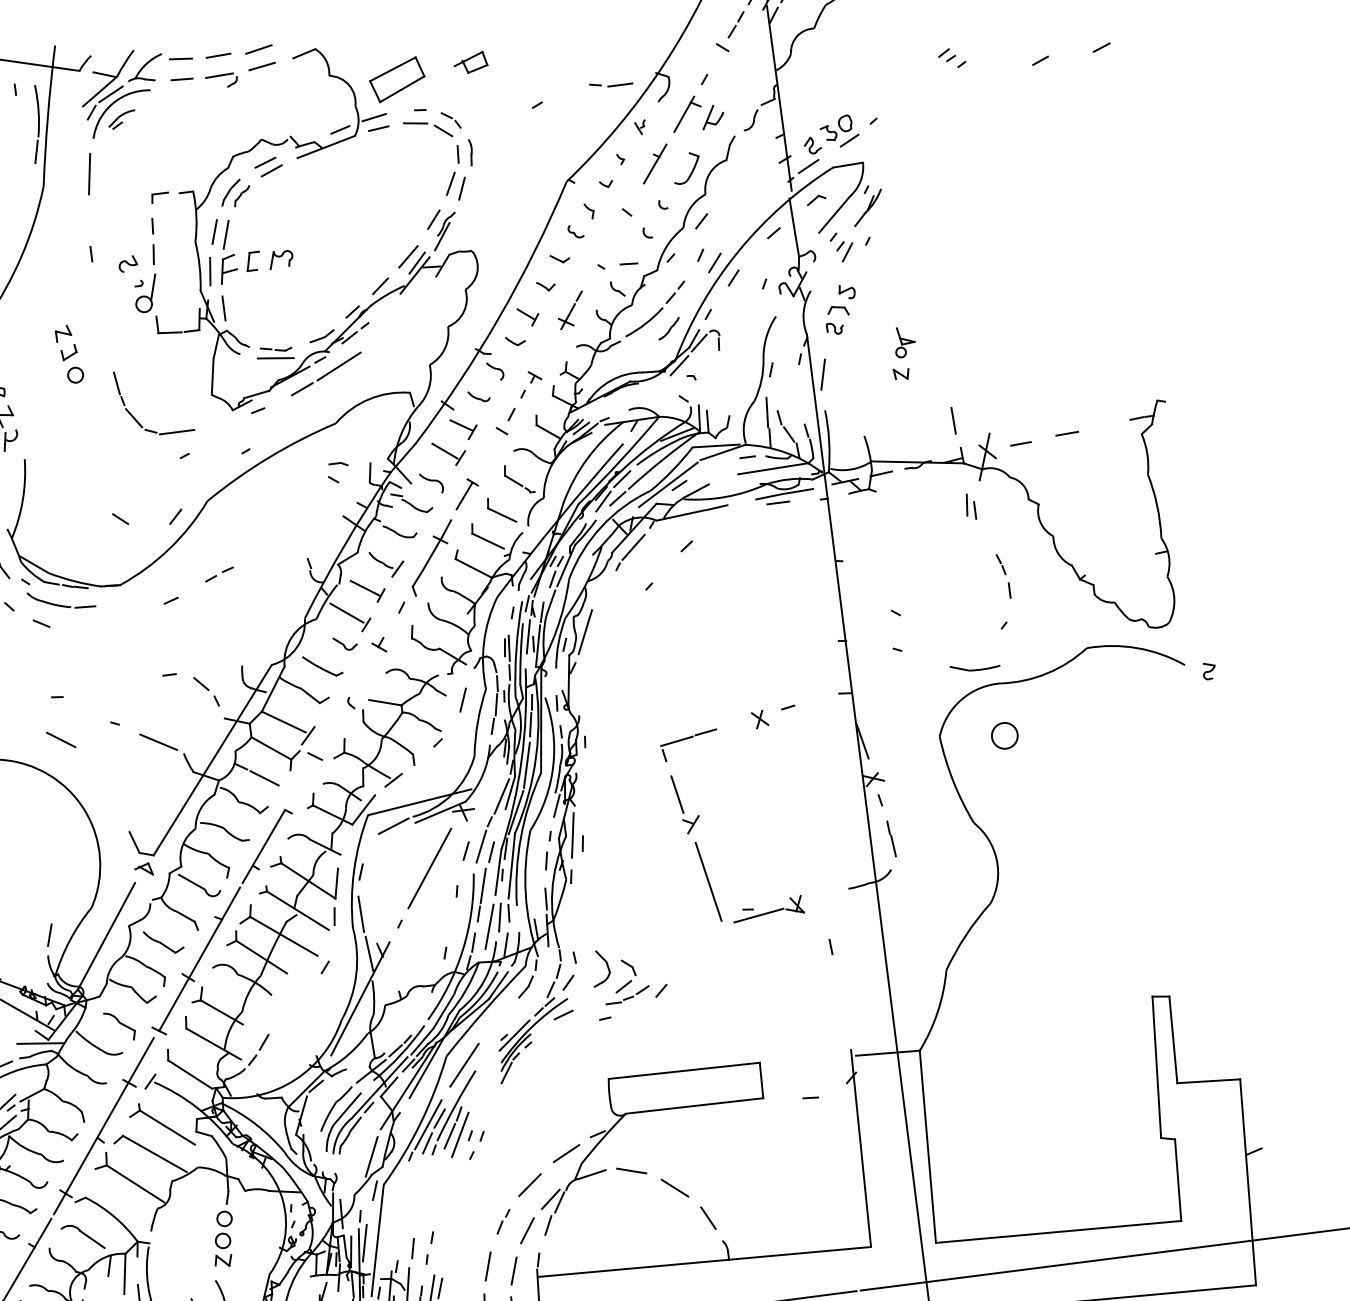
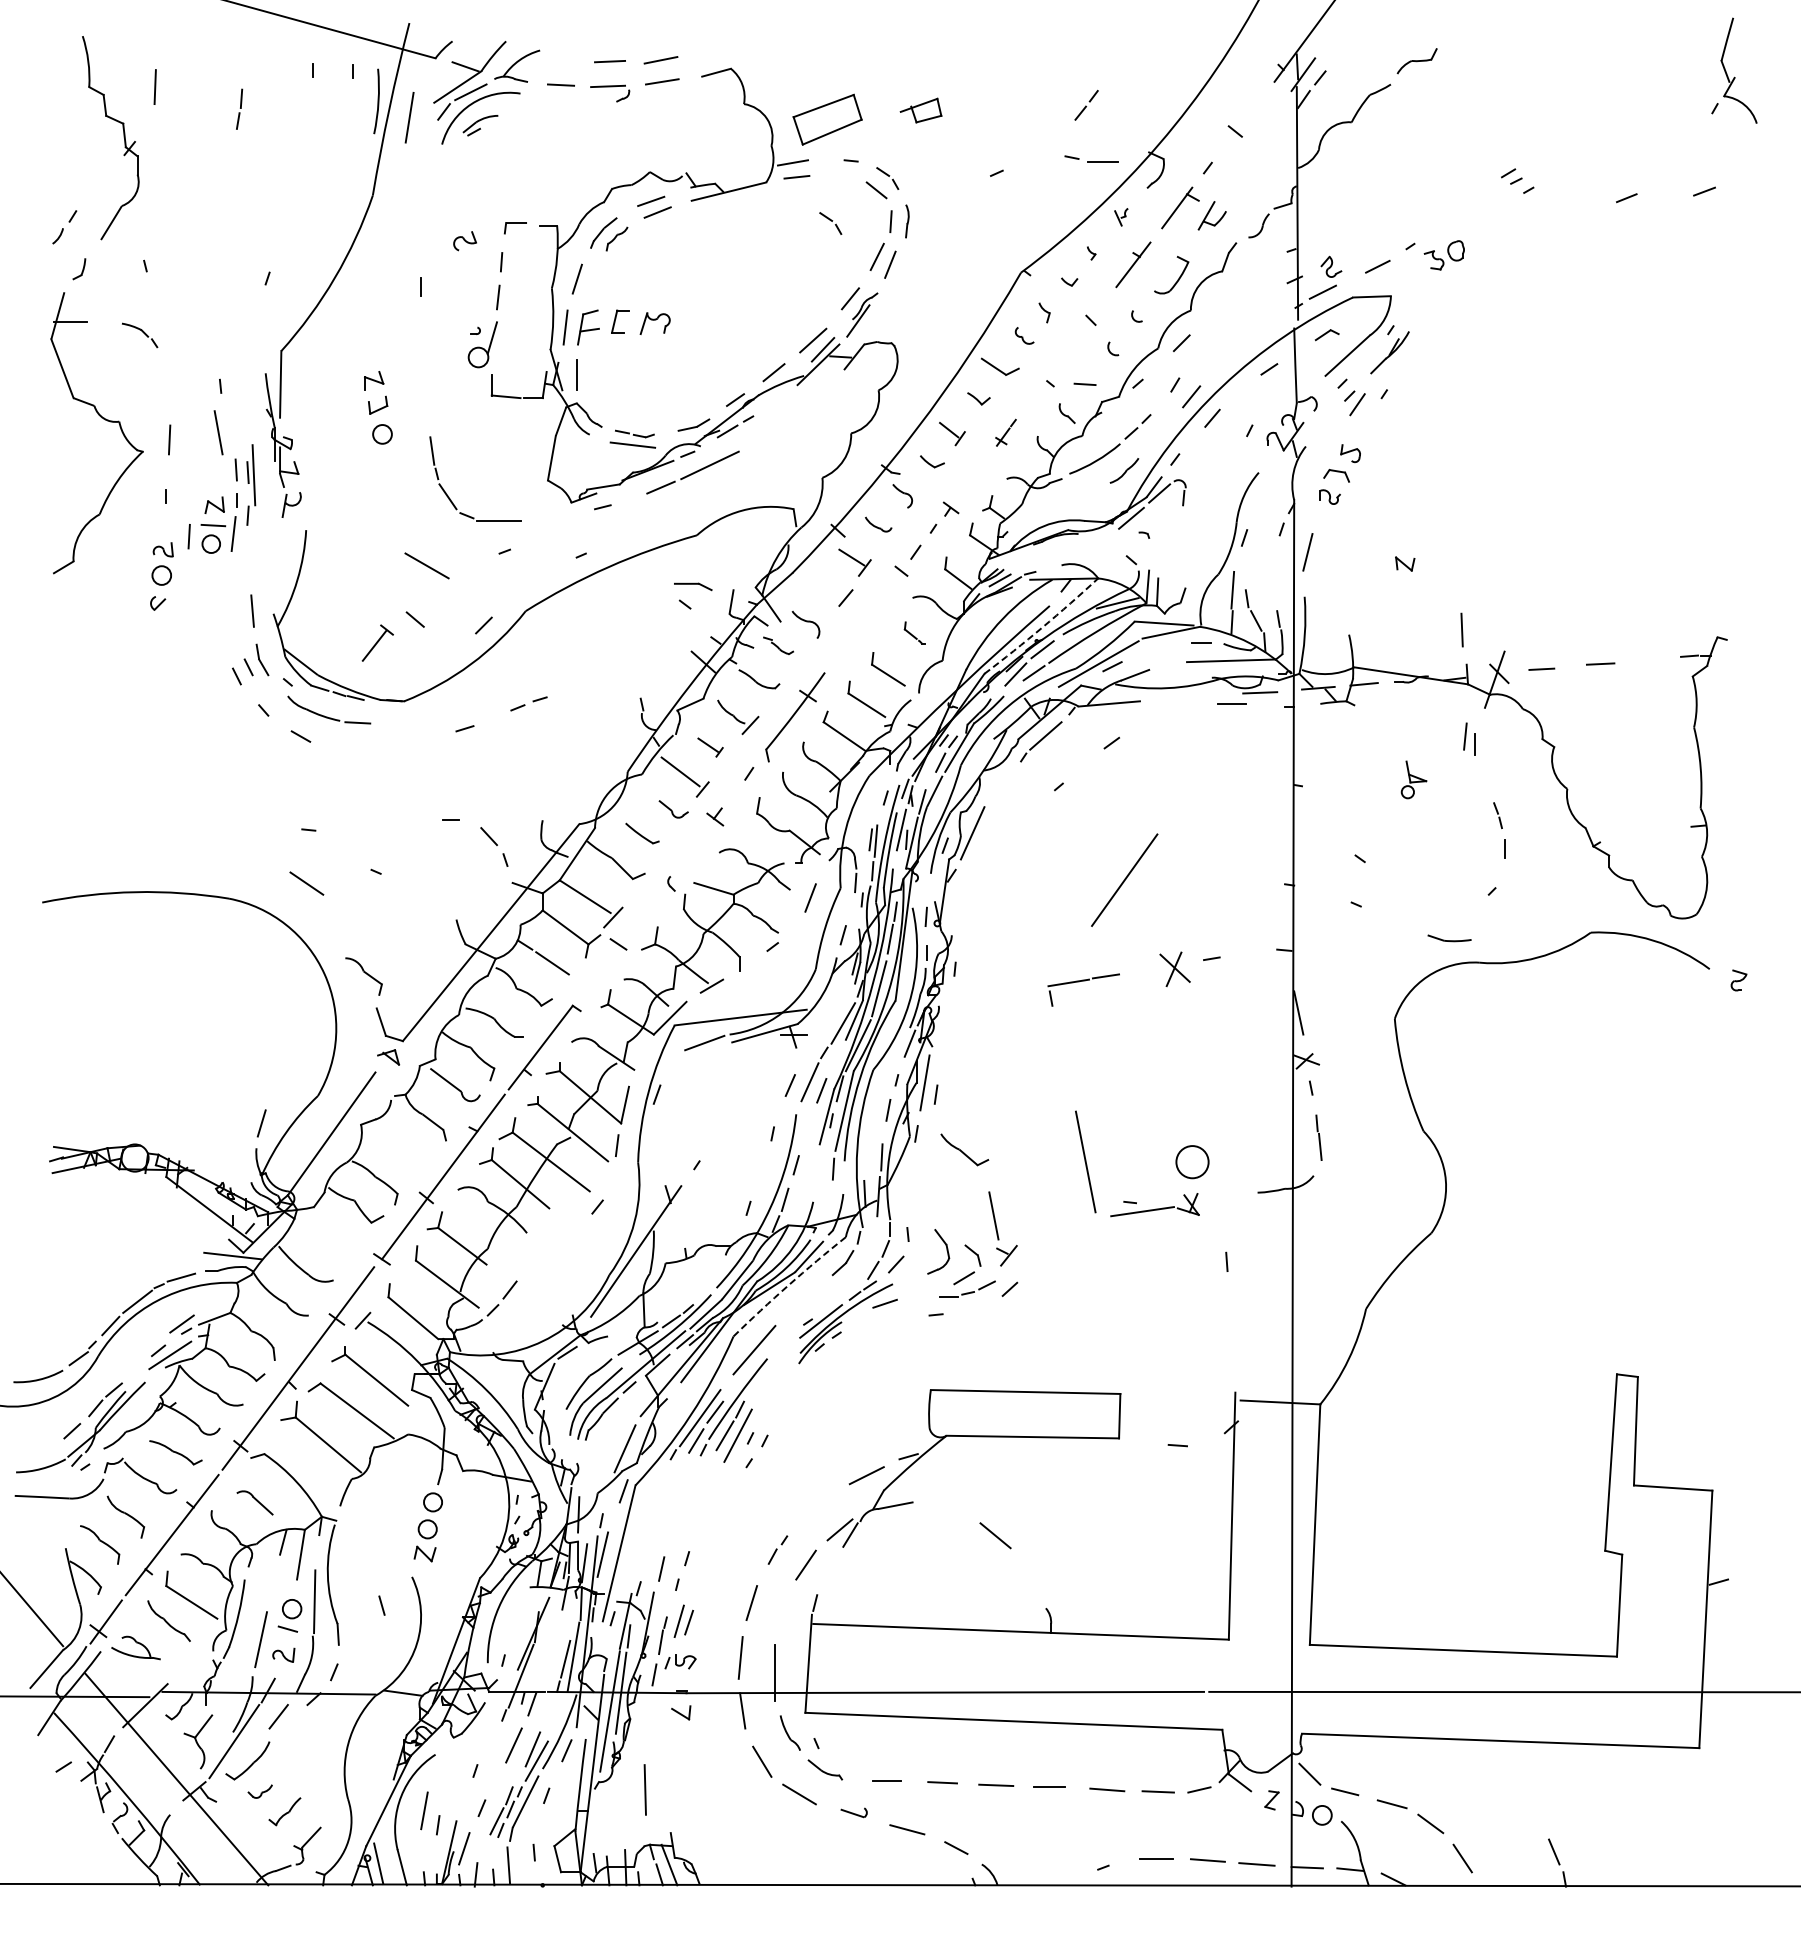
line: (736, 24) -> (1086, 105), moved
line: (180, 58) -> (562, 59), removed
line: (414, 123) -> (842, 176), removed
part: (835, 128) -> (1443, 255), moved
line: (339, 129) -> (748, 172), removed
line: (36, 151) -> (369, 151), removed
part: (410, 161) -> (830, 223), added
line: (89, 174) -> (409, 117), moved
line: (225, 234) -> (590, 284), removed
part: (559, 258) -> (1000, 366), size x1.6
part: (127, 264) -> (464, 241), moved
part: (570, 310) -> (1005, 432), size x0.6
part: (904, 341) -> (1413, 779), moved
line: (444, 450) -> (827, 586), removed
arc: (619, 461) -> (1042, 627), solid -> dashed
part: (338, 464) -> (693, 586), size x1.6
part: (518, 479) -> (914, 633), size x0.6
part: (466, 493) -> (377, 642), moved
line: (769, 496) -> (1222, 694), removed
part: (411, 502) -> (778, 645), size x0.6
line: (717, 507) -> (1155, 699), removed
part: (368, 590) -> (710, 747), size x0.6
part: (322, 665) -> (642, 833), size x0.7
part: (975, 667) -> (1449, 938), size x0.7
line: (495, 705) -> (850, 909), removed
part: (760, 719) -> (1175, 968), size x1.6
circle: (1004, 736) -> (1192, 1162), moved
line: (158, 742) -> (426, 565), moved
part: (685, 803) -> (1002, 1228), moved
line: (429, 868) -> (1124, 879), moved
line: (482, 886) -> (805, 1131), removed
line: (361, 913) -> (650, 1146), removed
line: (499, 917) -> (821, 1173), removed
line: (488, 926) -> (806, 1182), removed
part: (163, 941) -> (964, 1149), moved
line: (505, 944) -> (824, 1207), removed
line: (369, 953) -> (654, 1196), removed
arc: (484, 1010) -> (788, 1285), solid -> dashed
part: (119, 1026) -> (363, 976), moved
line: (506, 1073) -> (805, 1366), removed
line: (631, 1170) -> (944, 1507), removed
line: (529, 1184) -> (816, 1508), removed
line: (708, 1217) -> (1032, 1577), removed
line: (548, 1225) -> (832, 1561), removed
part: (82, 1237) -> (254, 1502), size x0.7
line: (513, 1270) -> (782, 1612), removed

